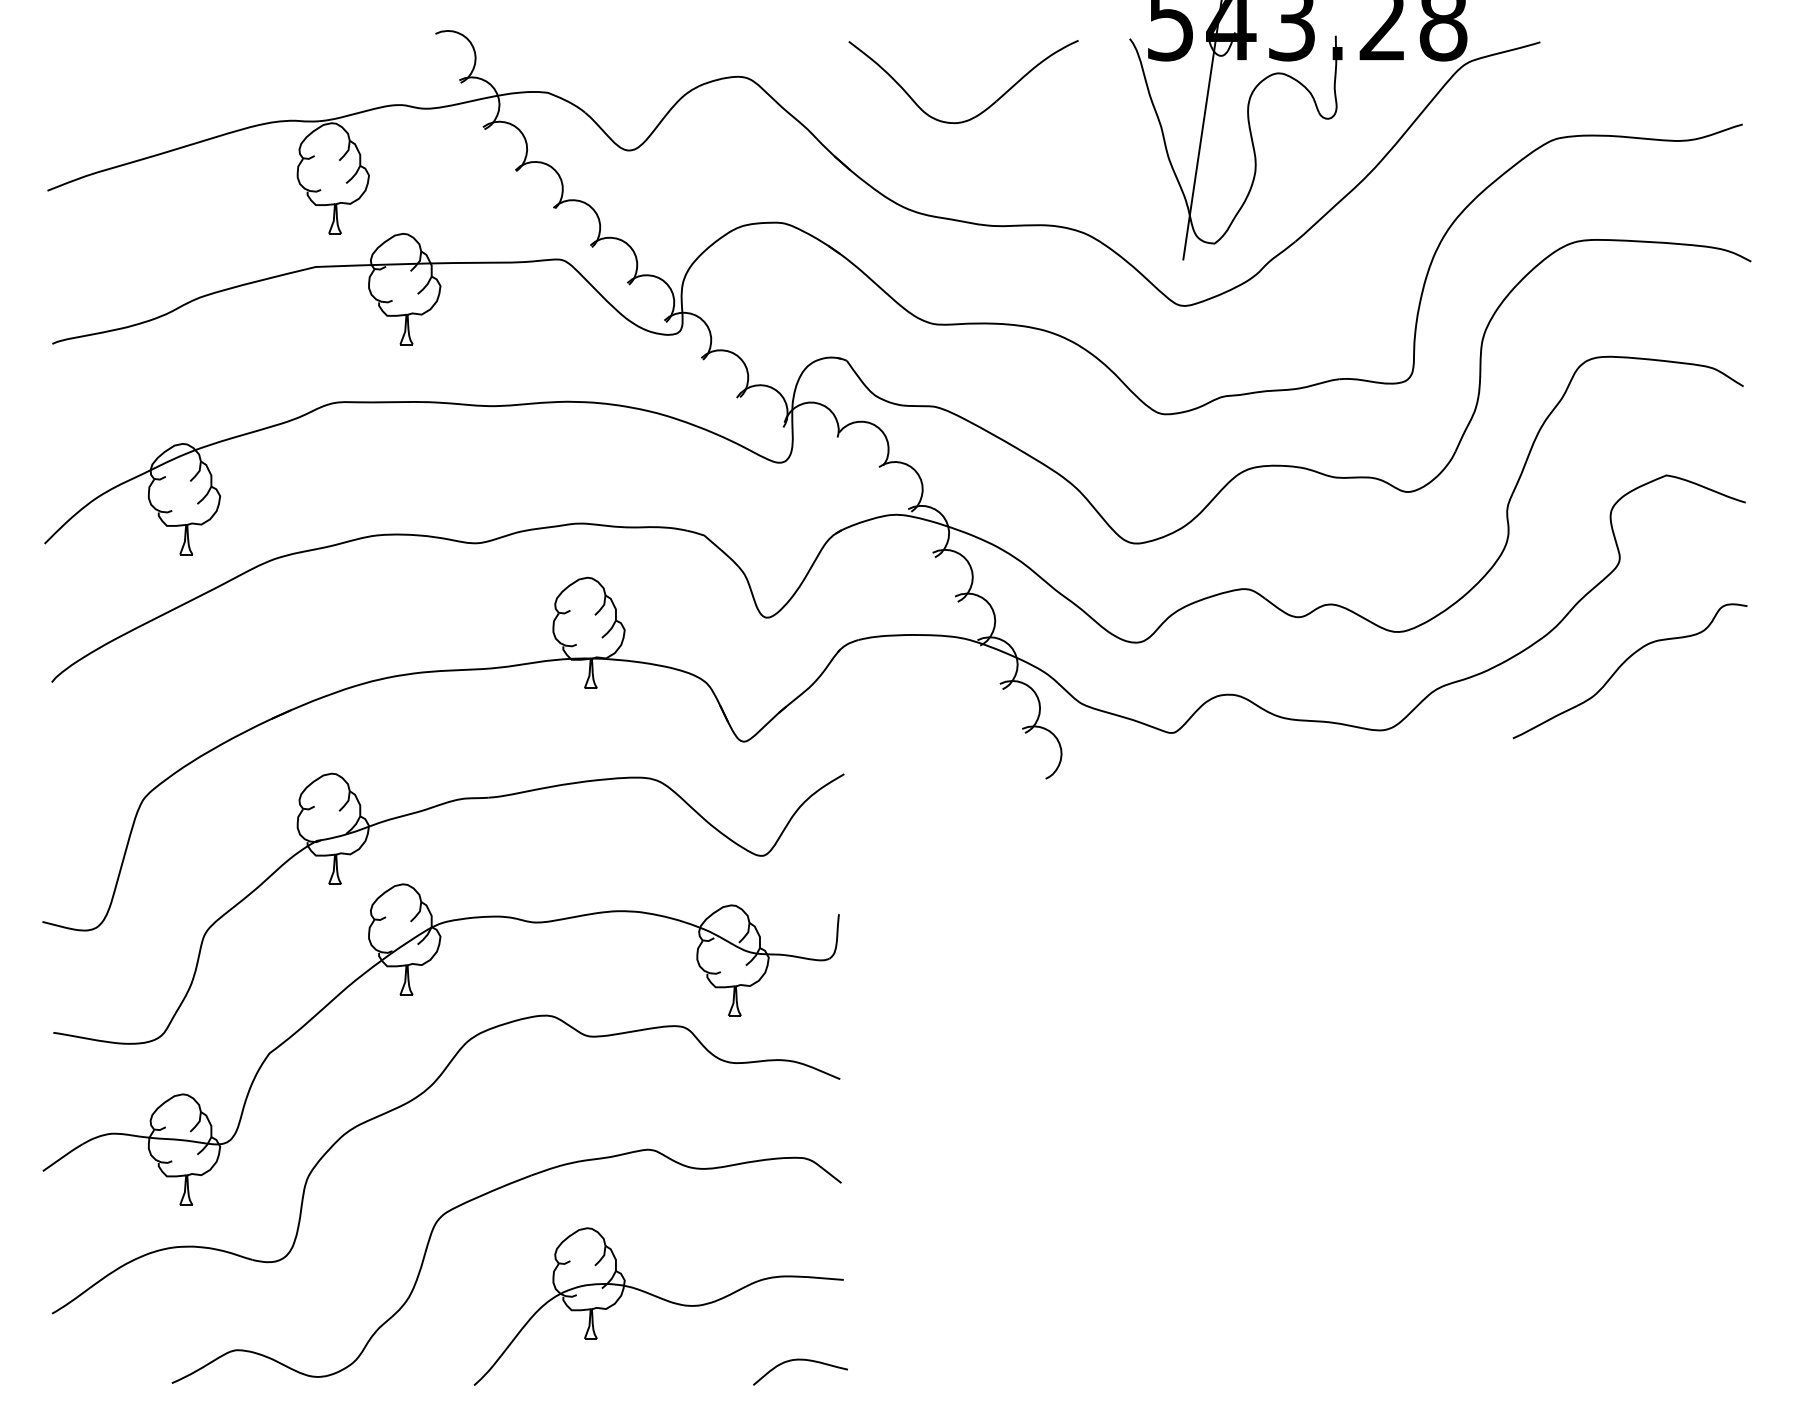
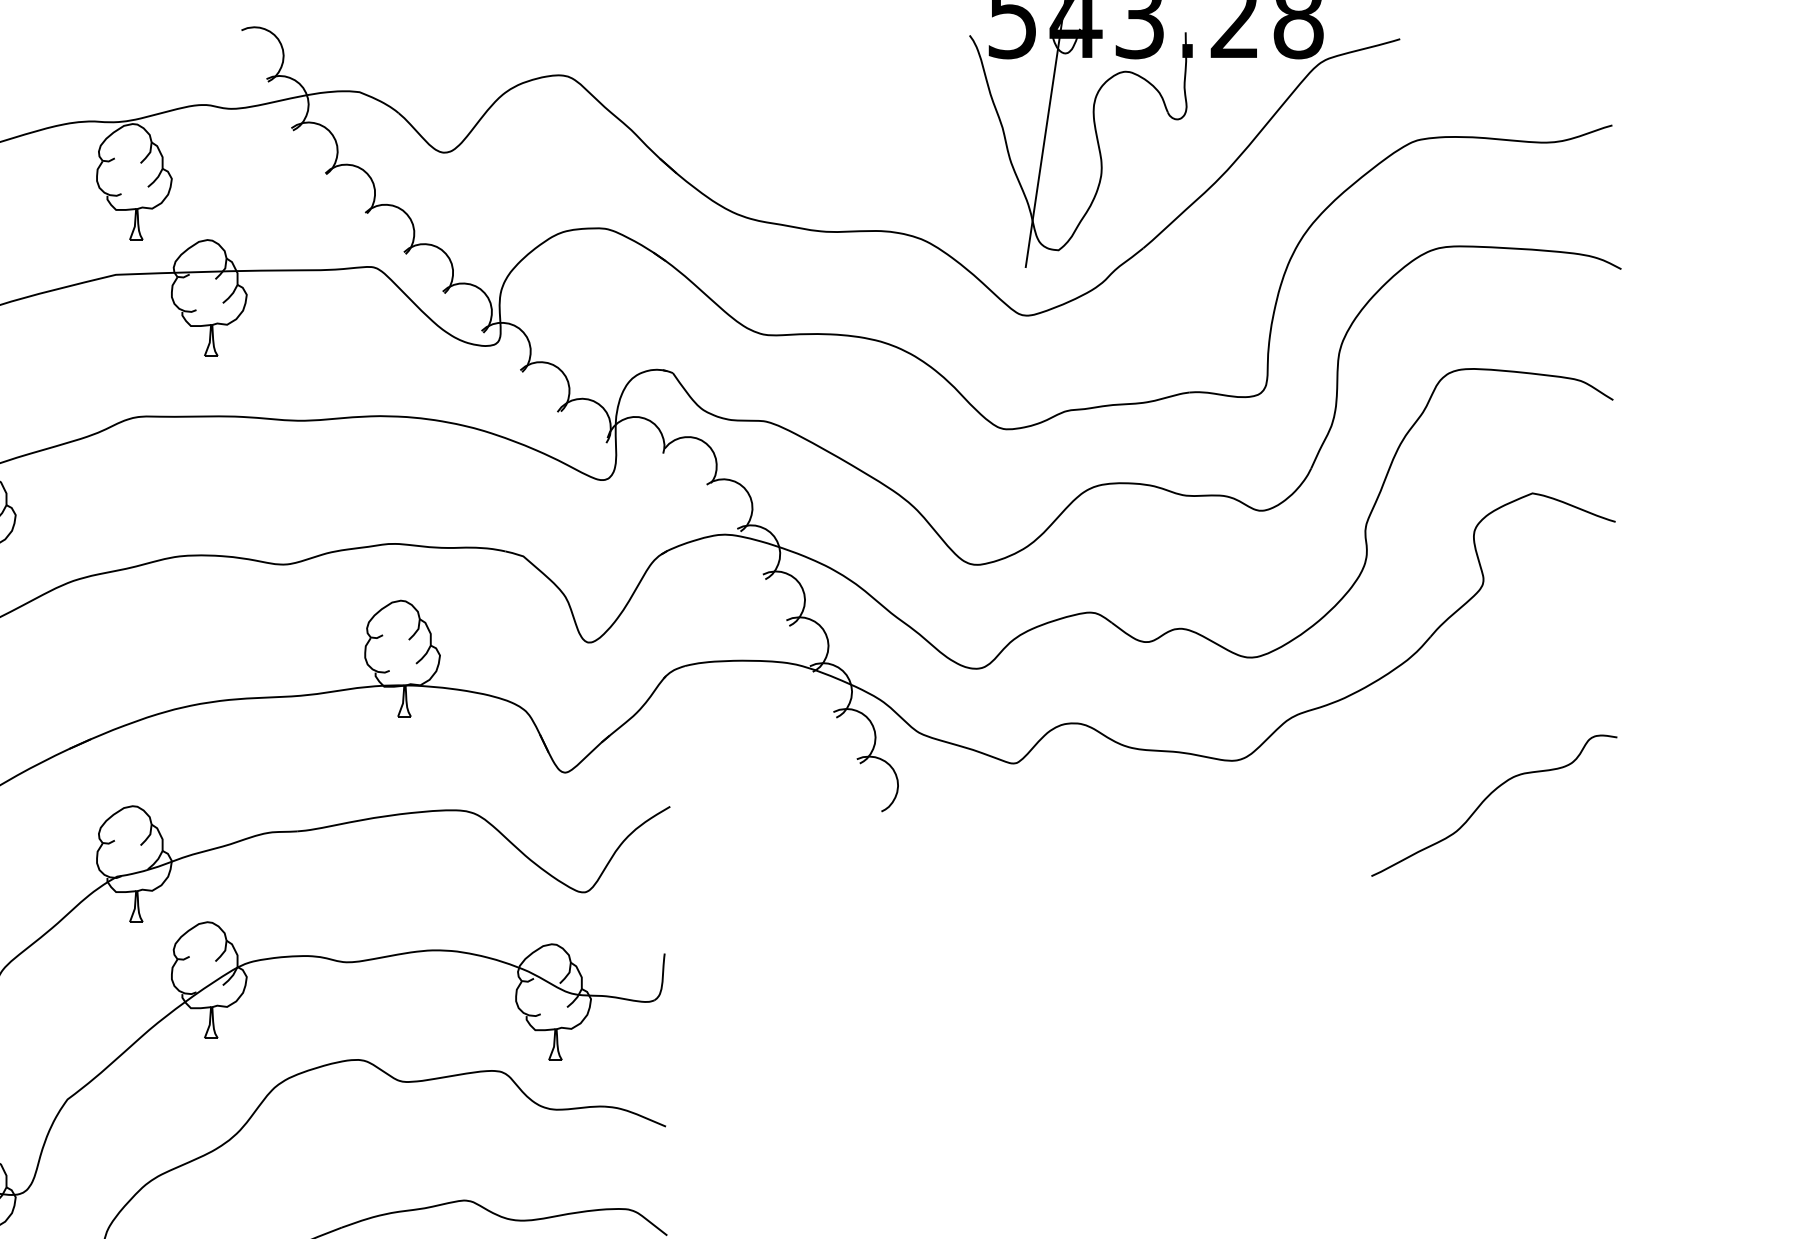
part: (981, 111) -> (814, 111), removed
curve: (1623, 664) -> (1487, 798), moved

